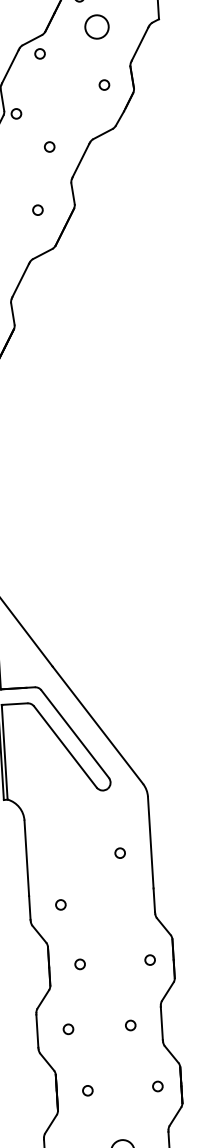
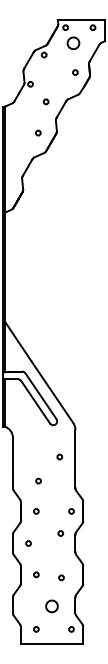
circle: (60, 903) -> (38, 480), moved
circle: (130, 1025) -> (60, 533), moved
circle: (157, 1085) -> (61, 577), moved

